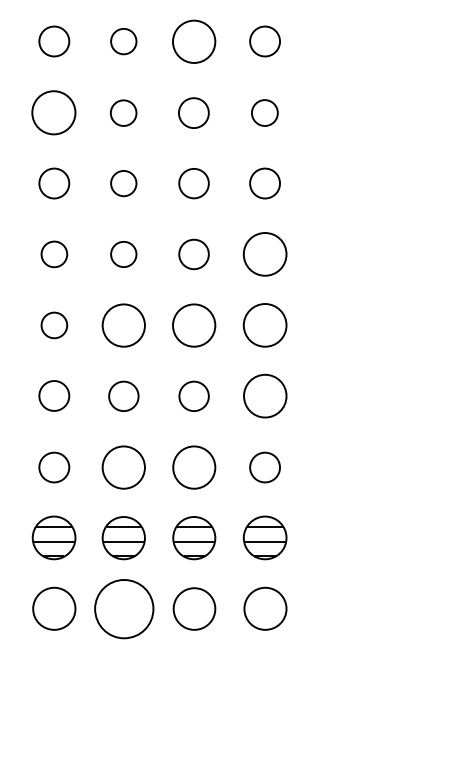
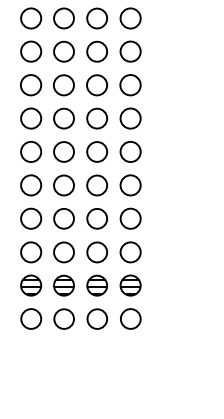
part: (54, 41) -> (31, 51), size x1.43
part: (122, 41) -> (63, 51), size x1.67
part: (264, 41) -> (130, 51), size x1.43
part: (122, 113) -> (63, 85), size x1.67
part: (192, 113) -> (96, 85), size x1.43
part: (264, 113) -> (130, 85), size x1.67
part: (54, 183) -> (31, 118), size x1.43
part: (122, 183) -> (63, 118), size x1.67
part: (192, 183) -> (96, 118), size x1.43
part: (264, 183) -> (130, 118), size x1.43
part: (54, 253) -> (31, 151), size x1.67
part: (122, 253) -> (63, 151), size x1.67
part: (192, 253) -> (96, 151), size x1.43
part: (54, 325) -> (31, 185), size x1.67
part: (54, 395) -> (31, 218), size x1.43
part: (122, 395) -> (63, 218), size x1.43
part: (192, 395) -> (96, 218), size x1.43
part: (54, 467) -> (31, 252), size x1.43
part: (264, 467) -> (130, 252), size x1.43
part: (122, 607) -> (63, 318), size x0.71

